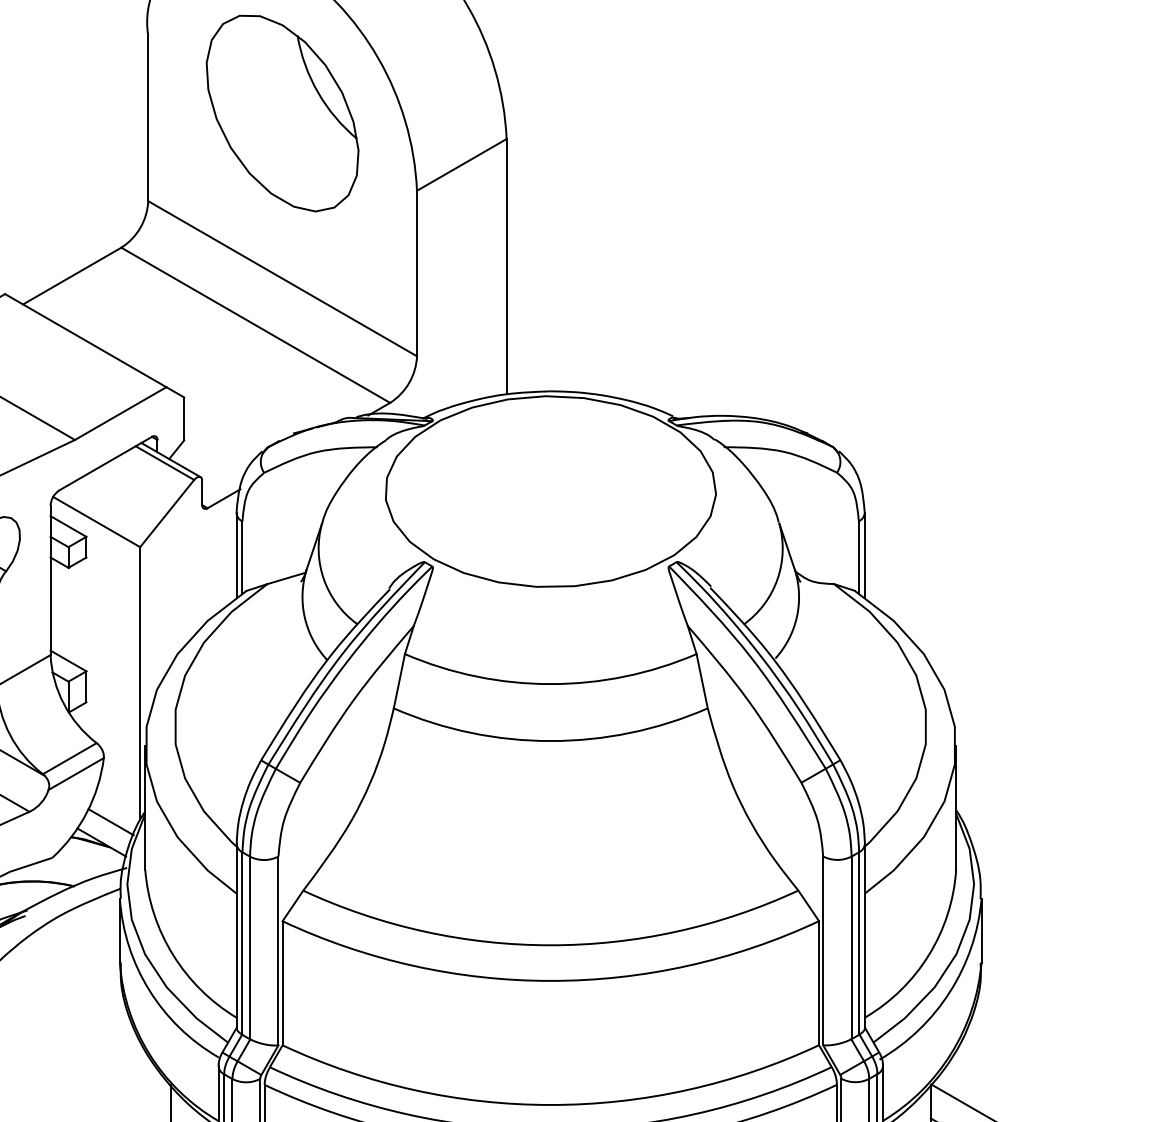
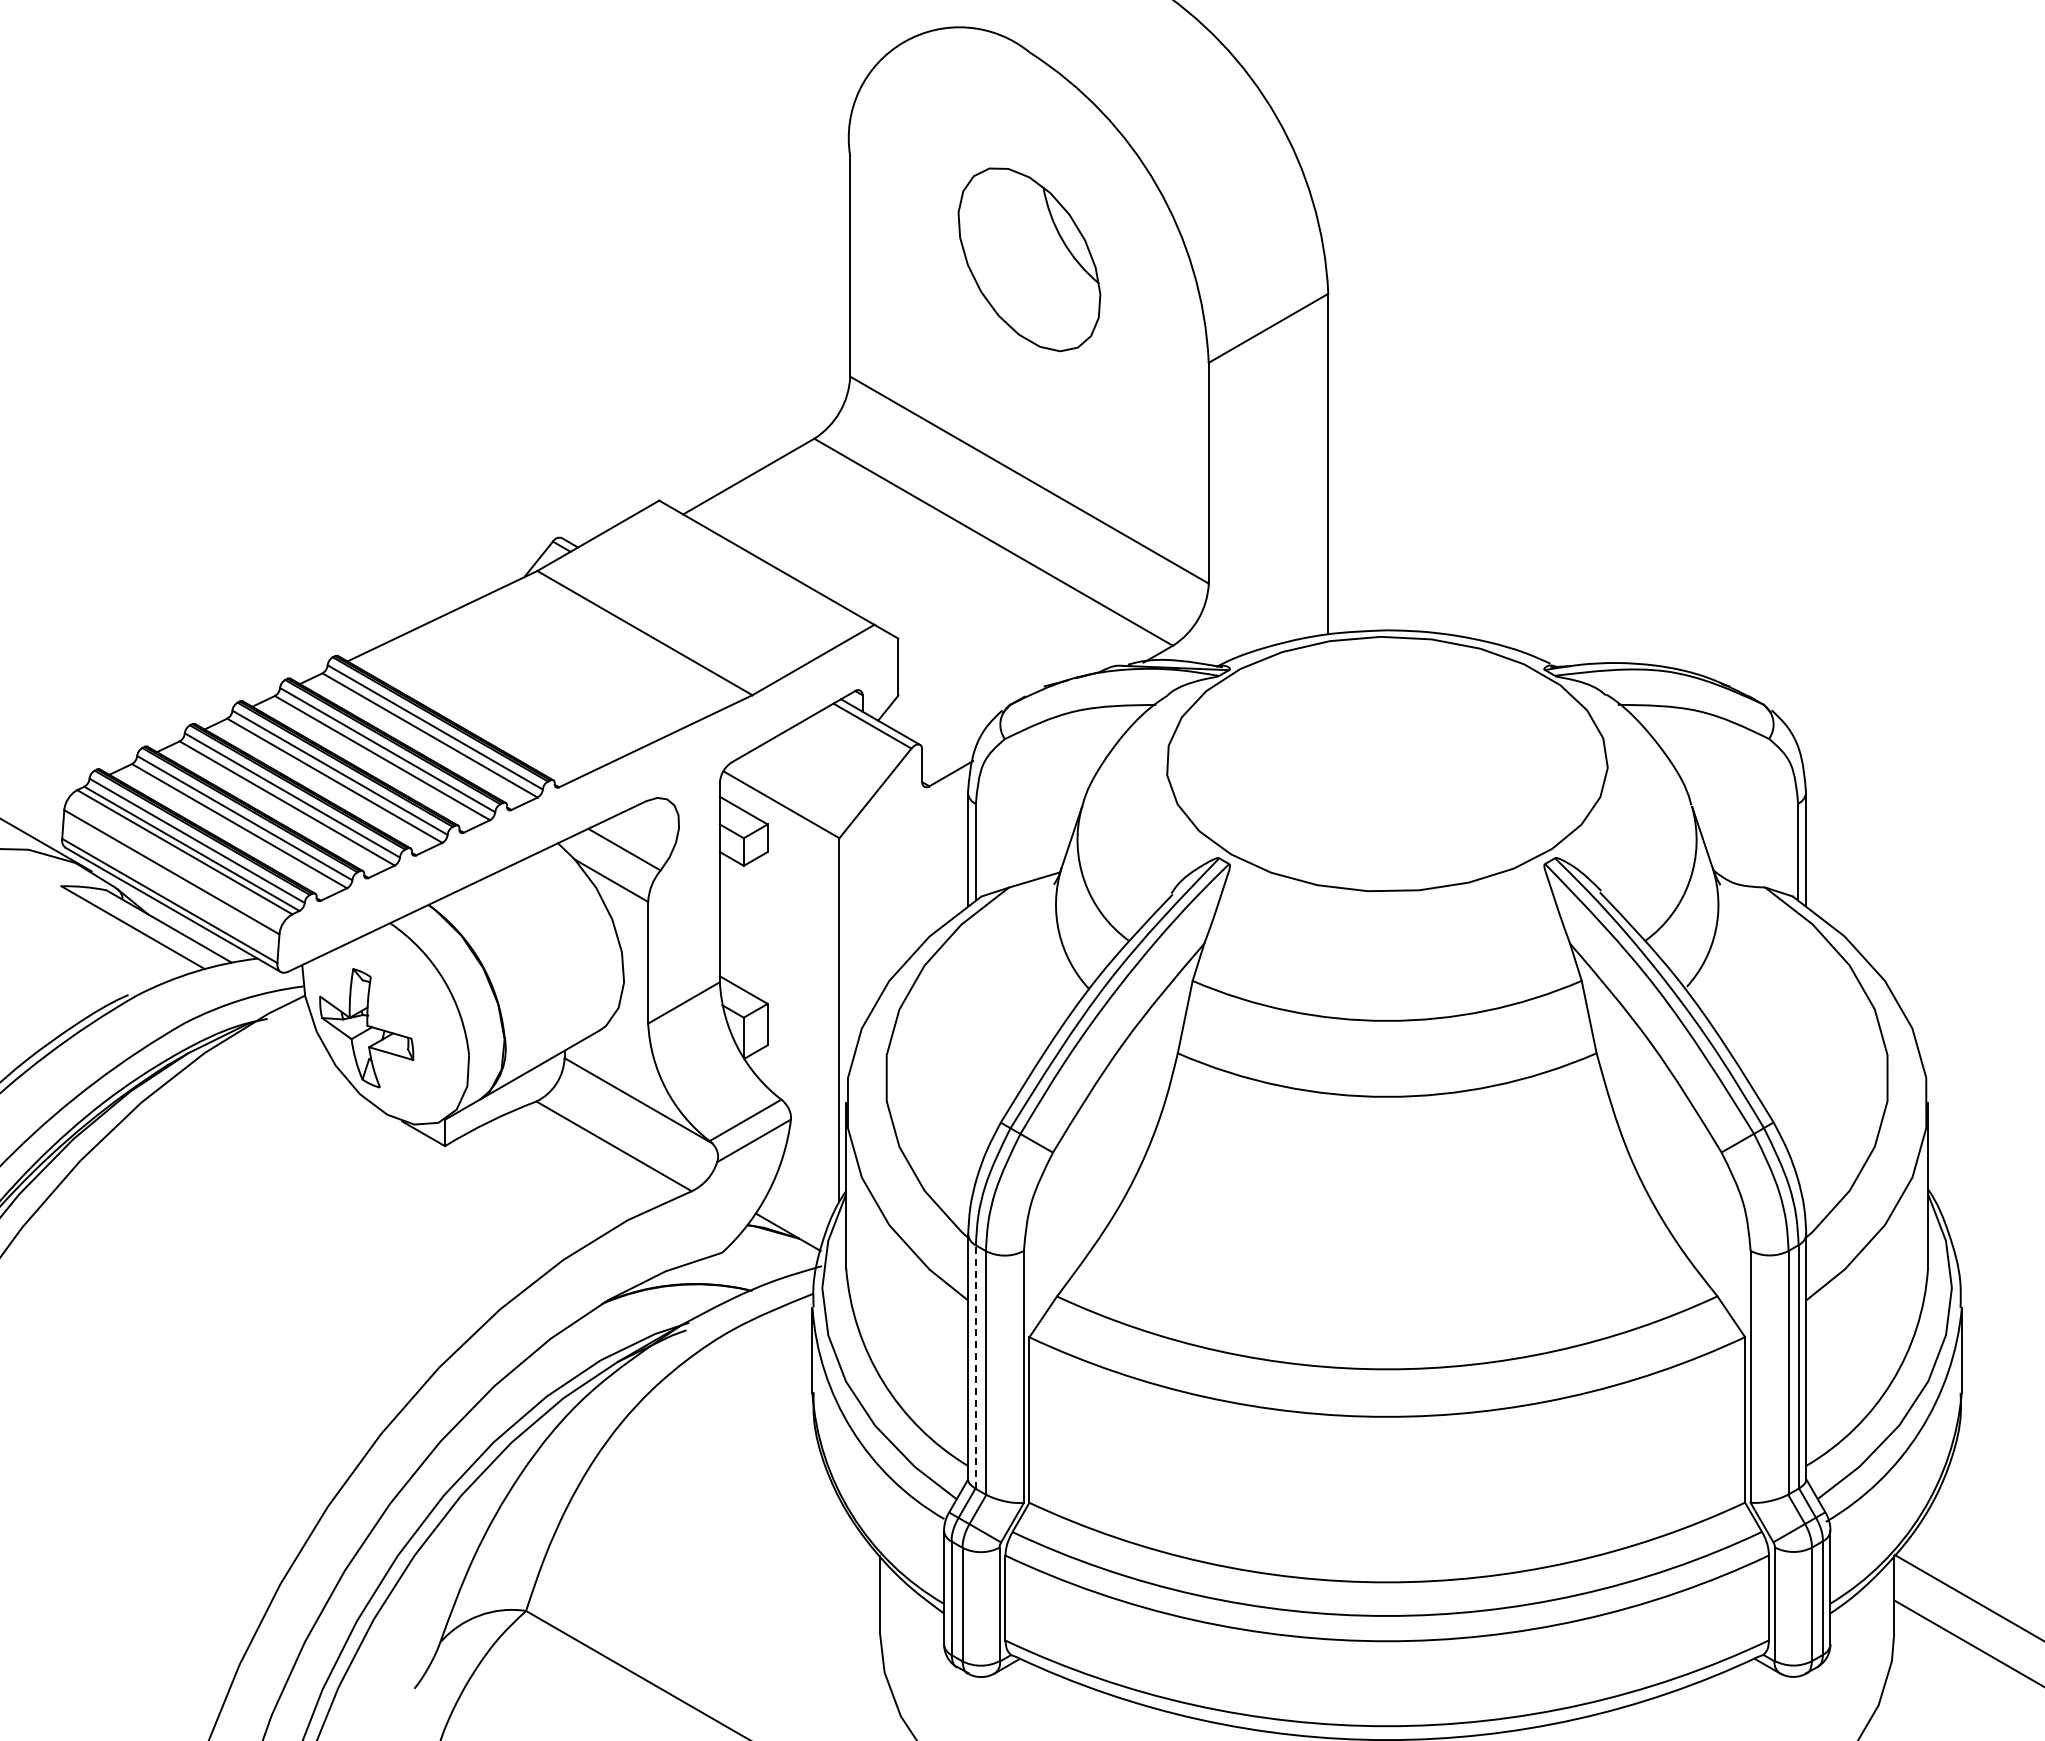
part: (282, 113) -> (1029, 259), size x0.7
line: (110, 821) -> (800, 1204), removed
line: (242, 943) -> (975, 1367), solid -> dashed

